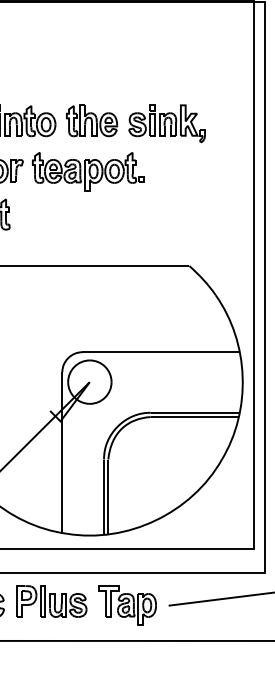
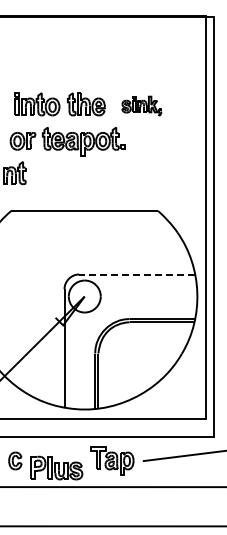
part: (166, 122) -> (141, 105), size x0.7
line: (161, 352) -> (137, 274), solid -> dashed
part: (51, 600) -> (56, 467), moved

